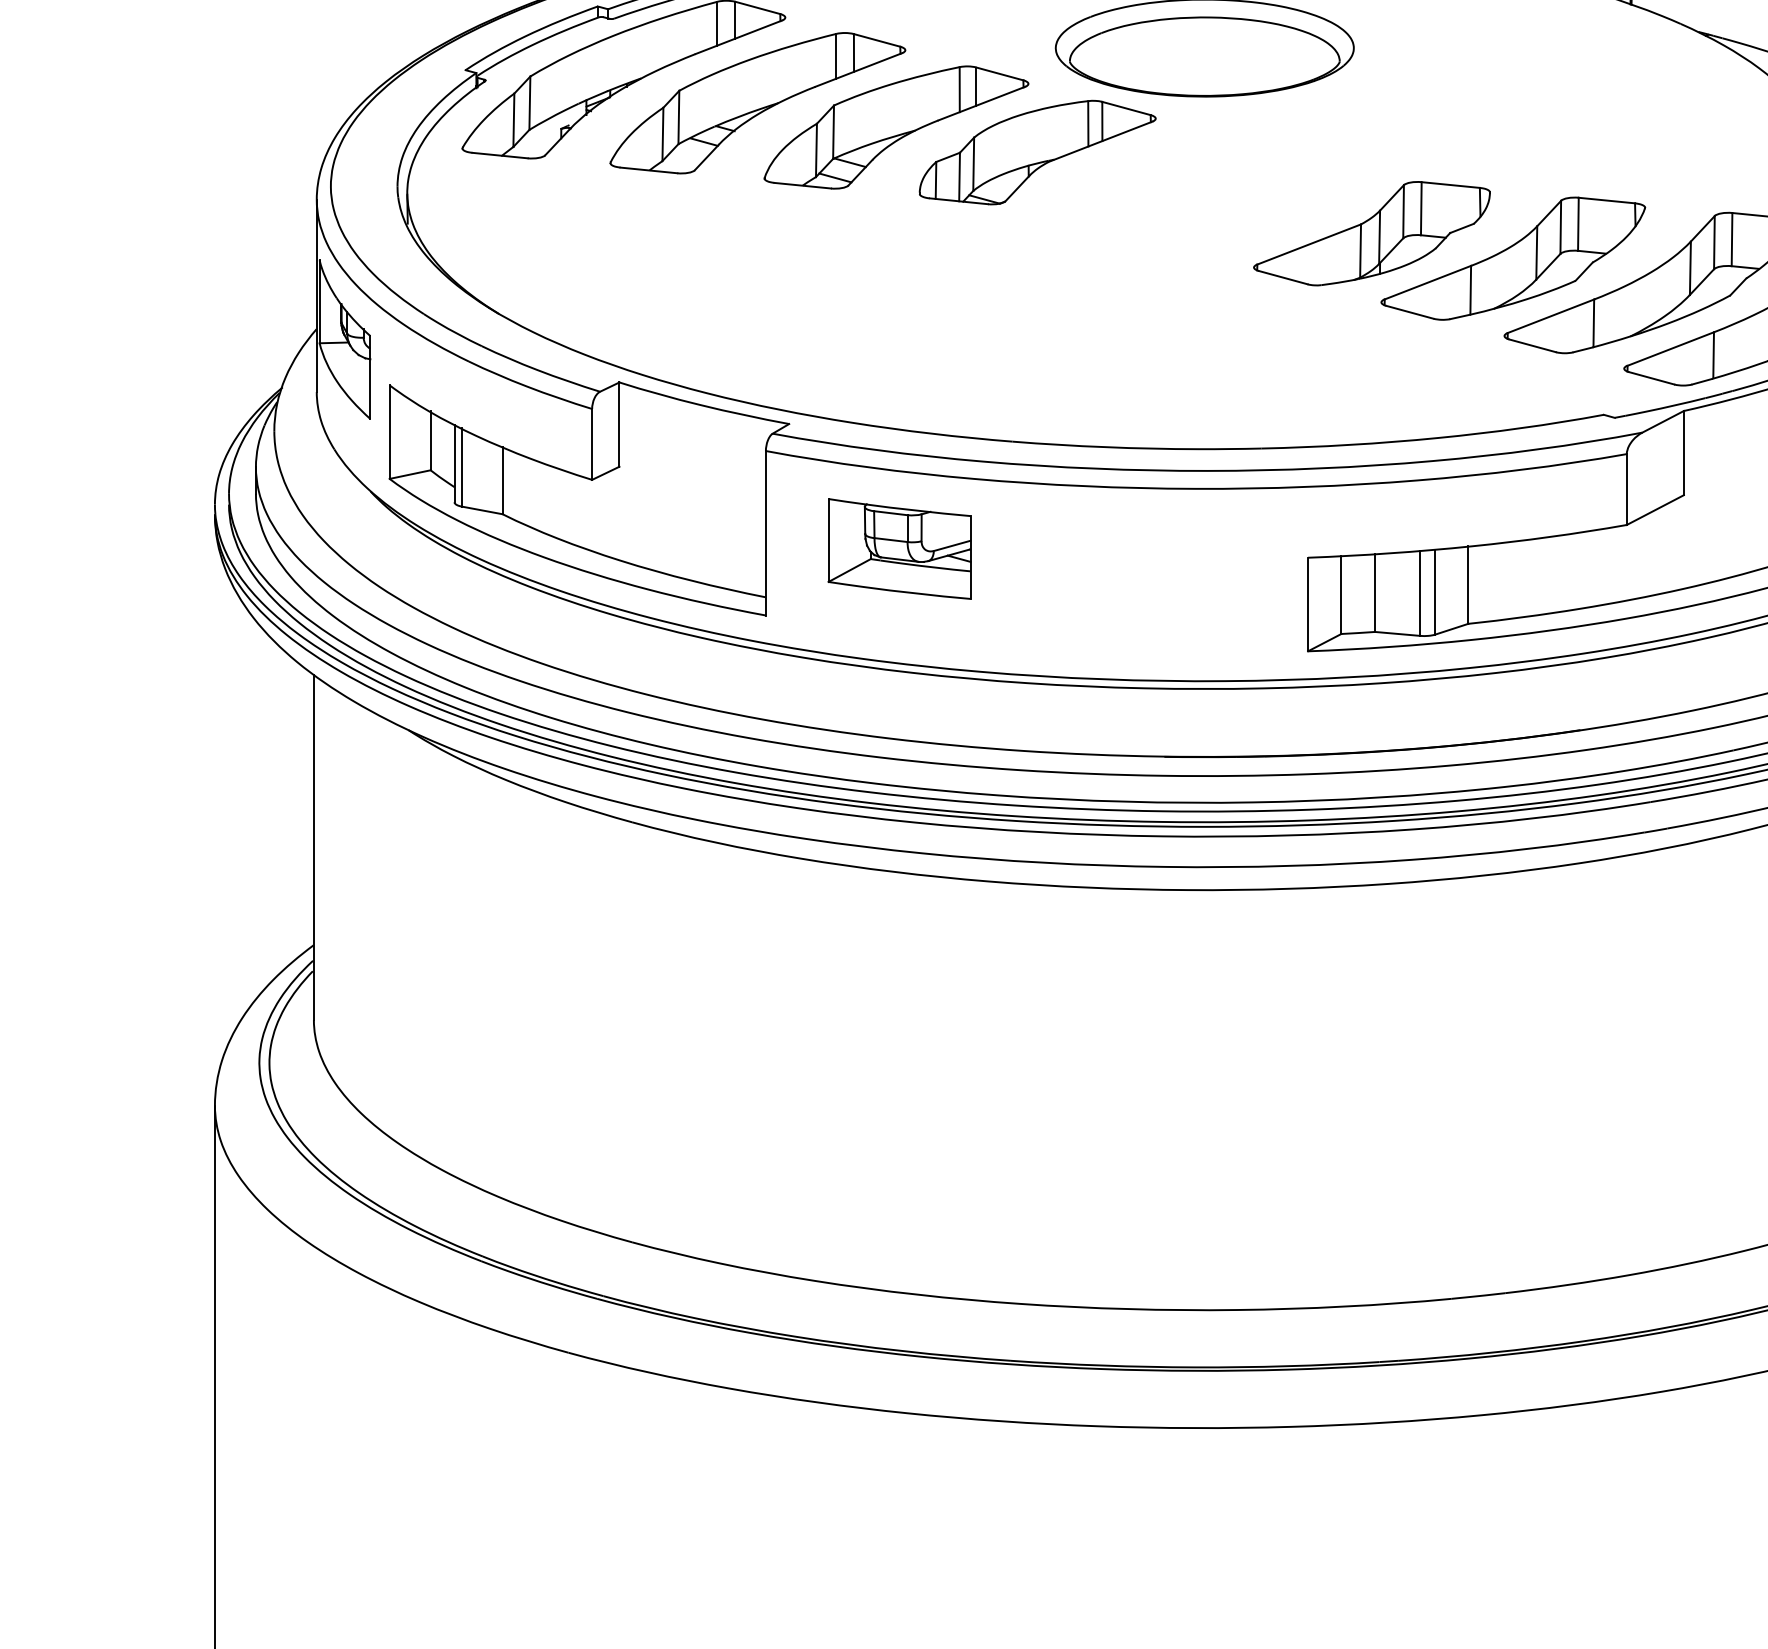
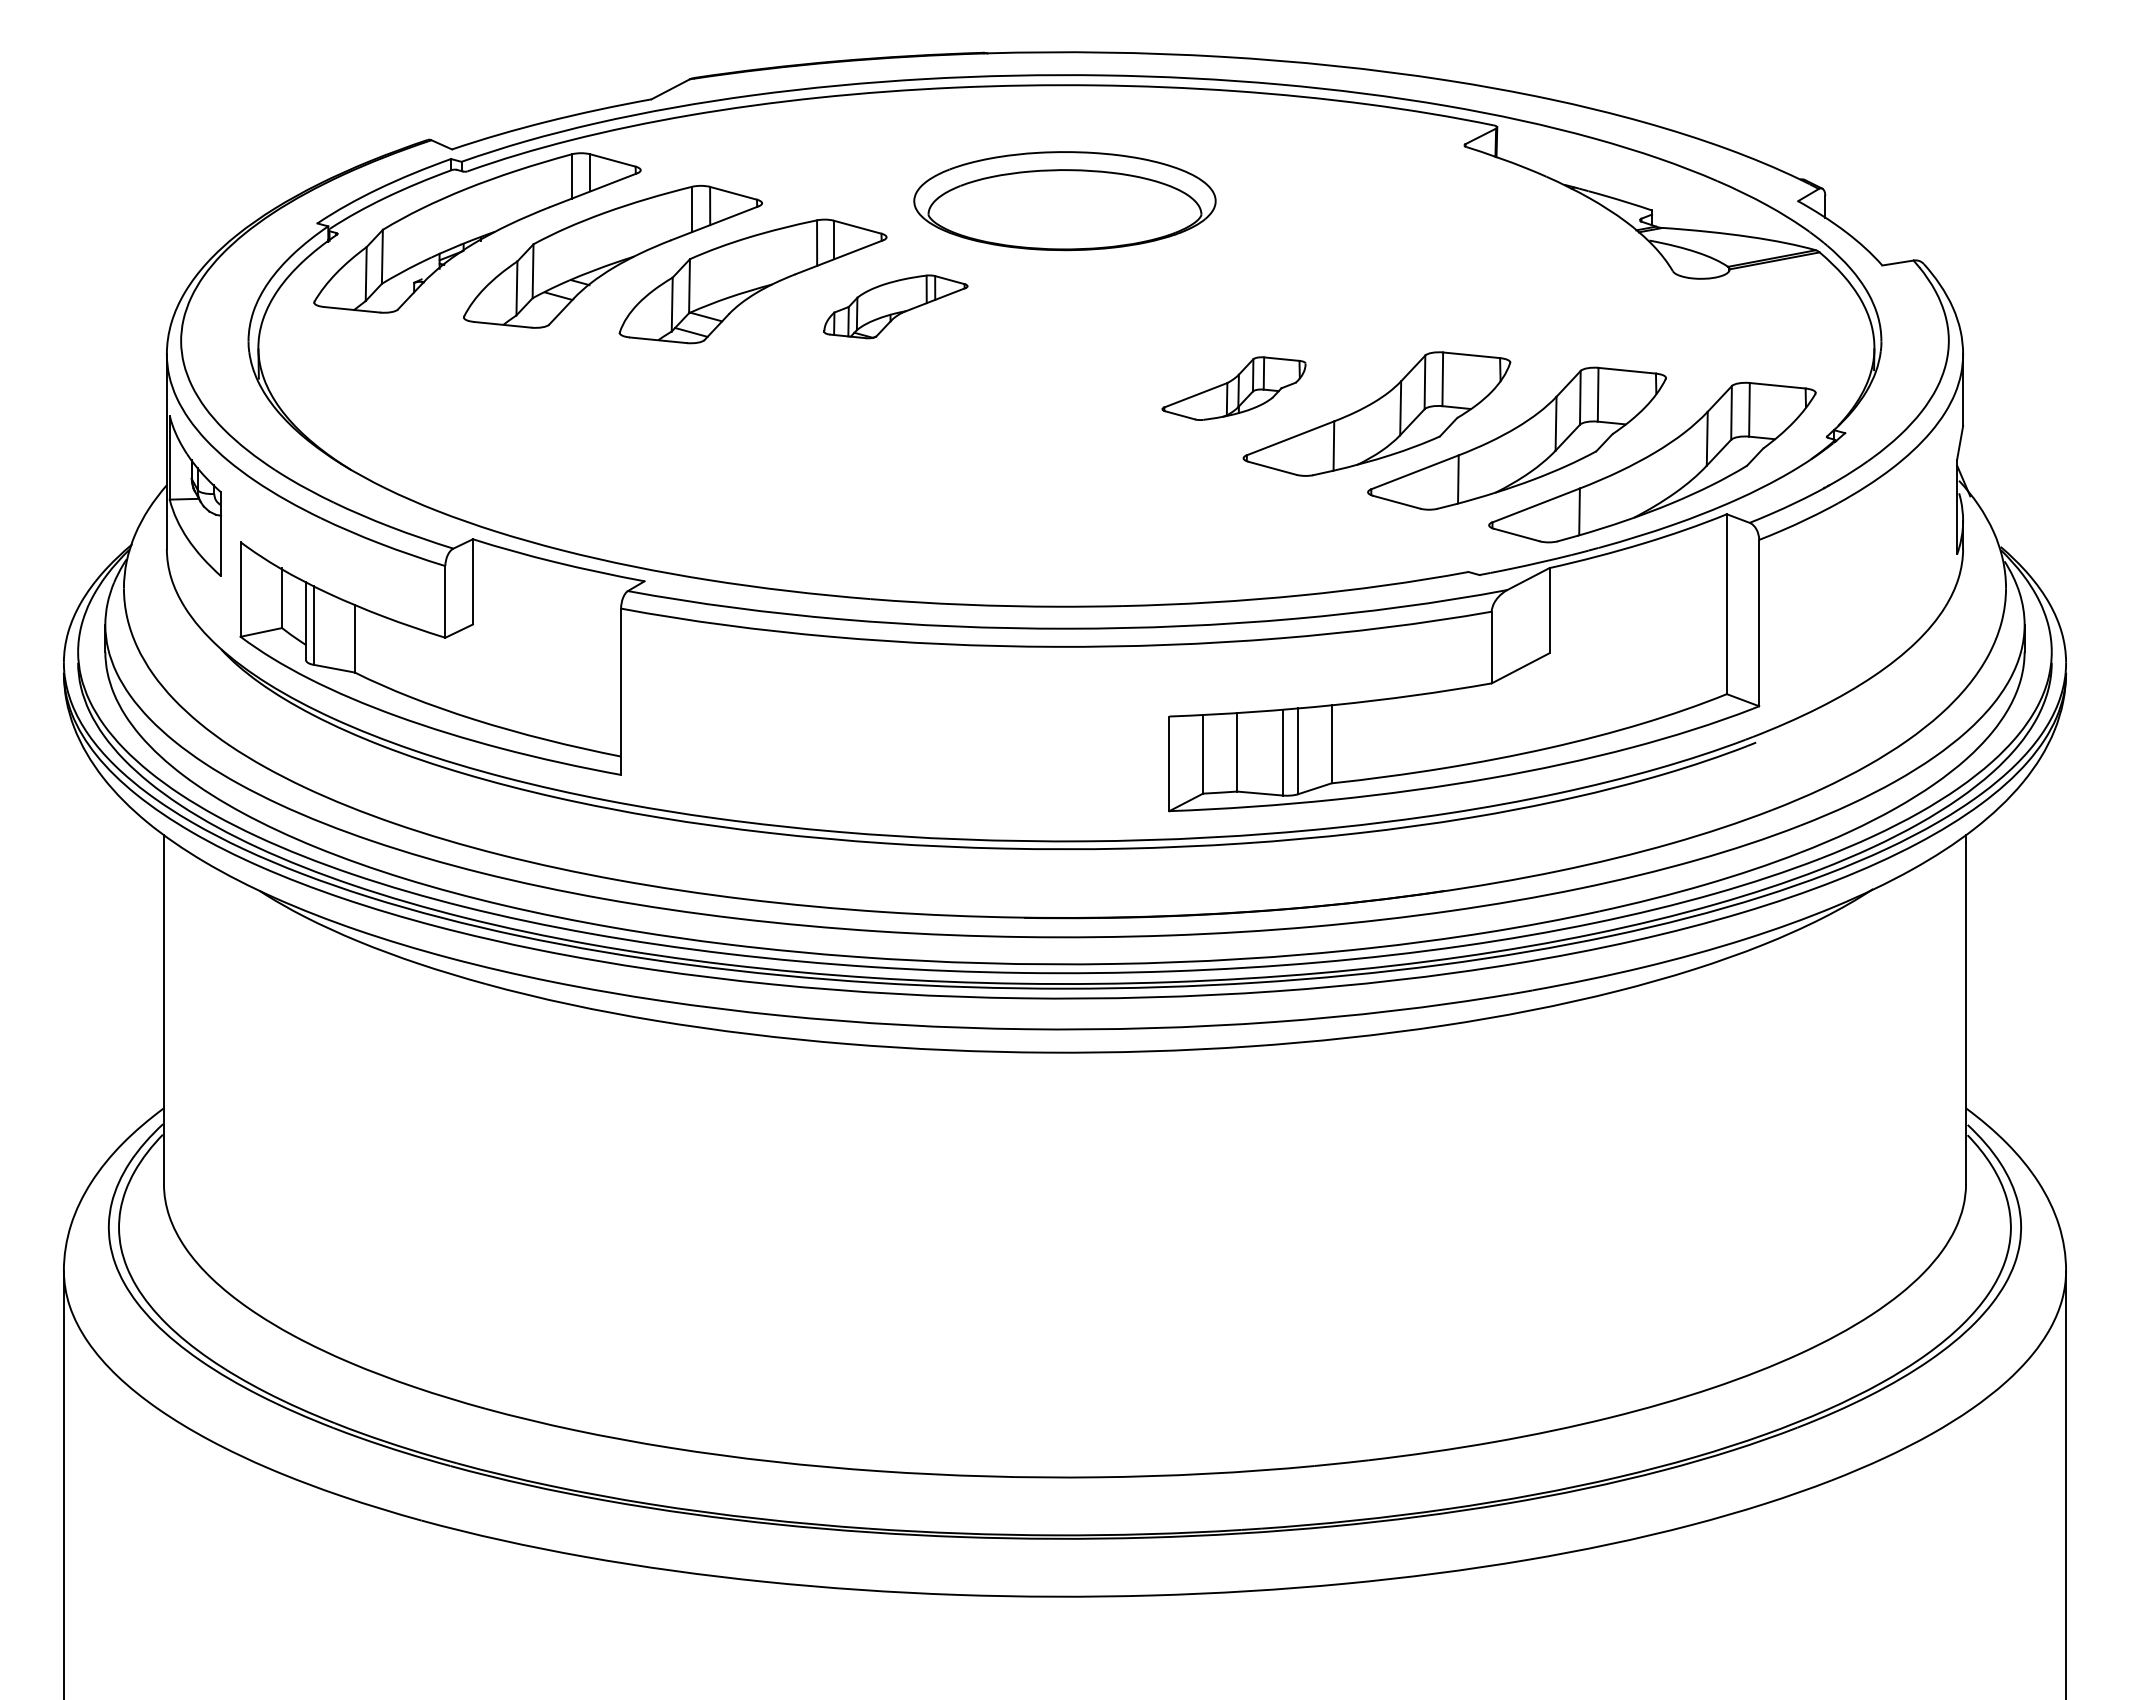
part: (1037, 152) -> (895, 306), size x0.6
part: (1371, 233) -> (1233, 388), size x0.6
part: (898, 548) -> (755, 707), removed

